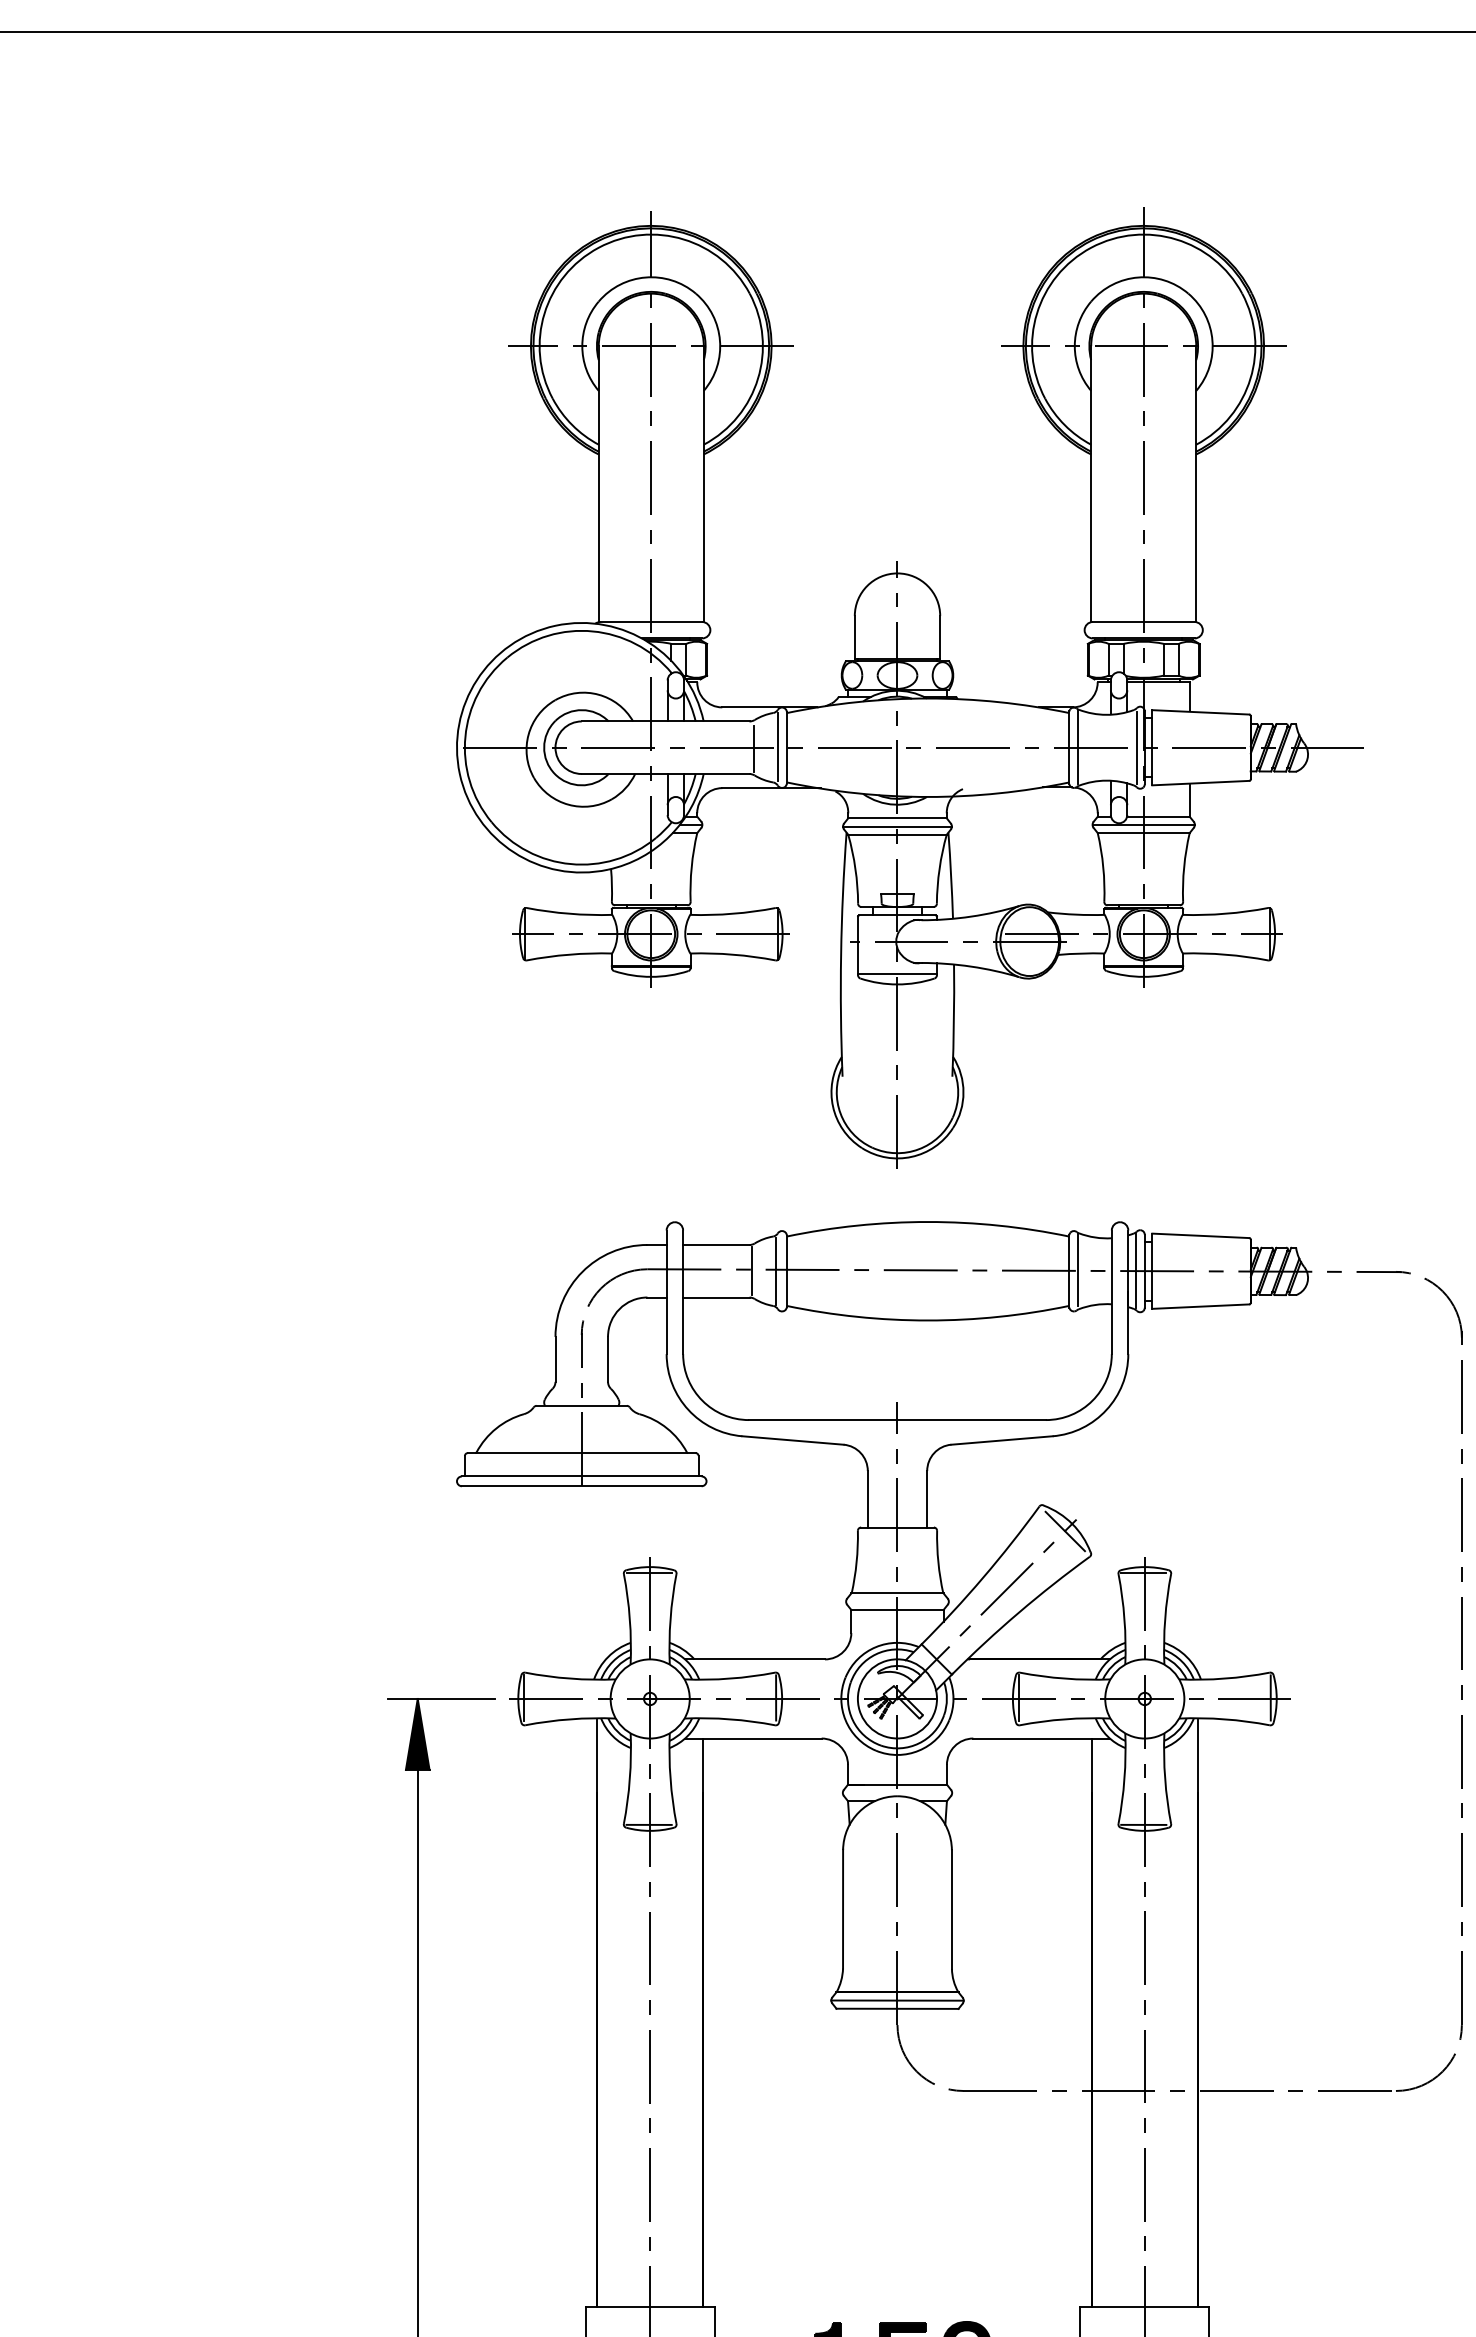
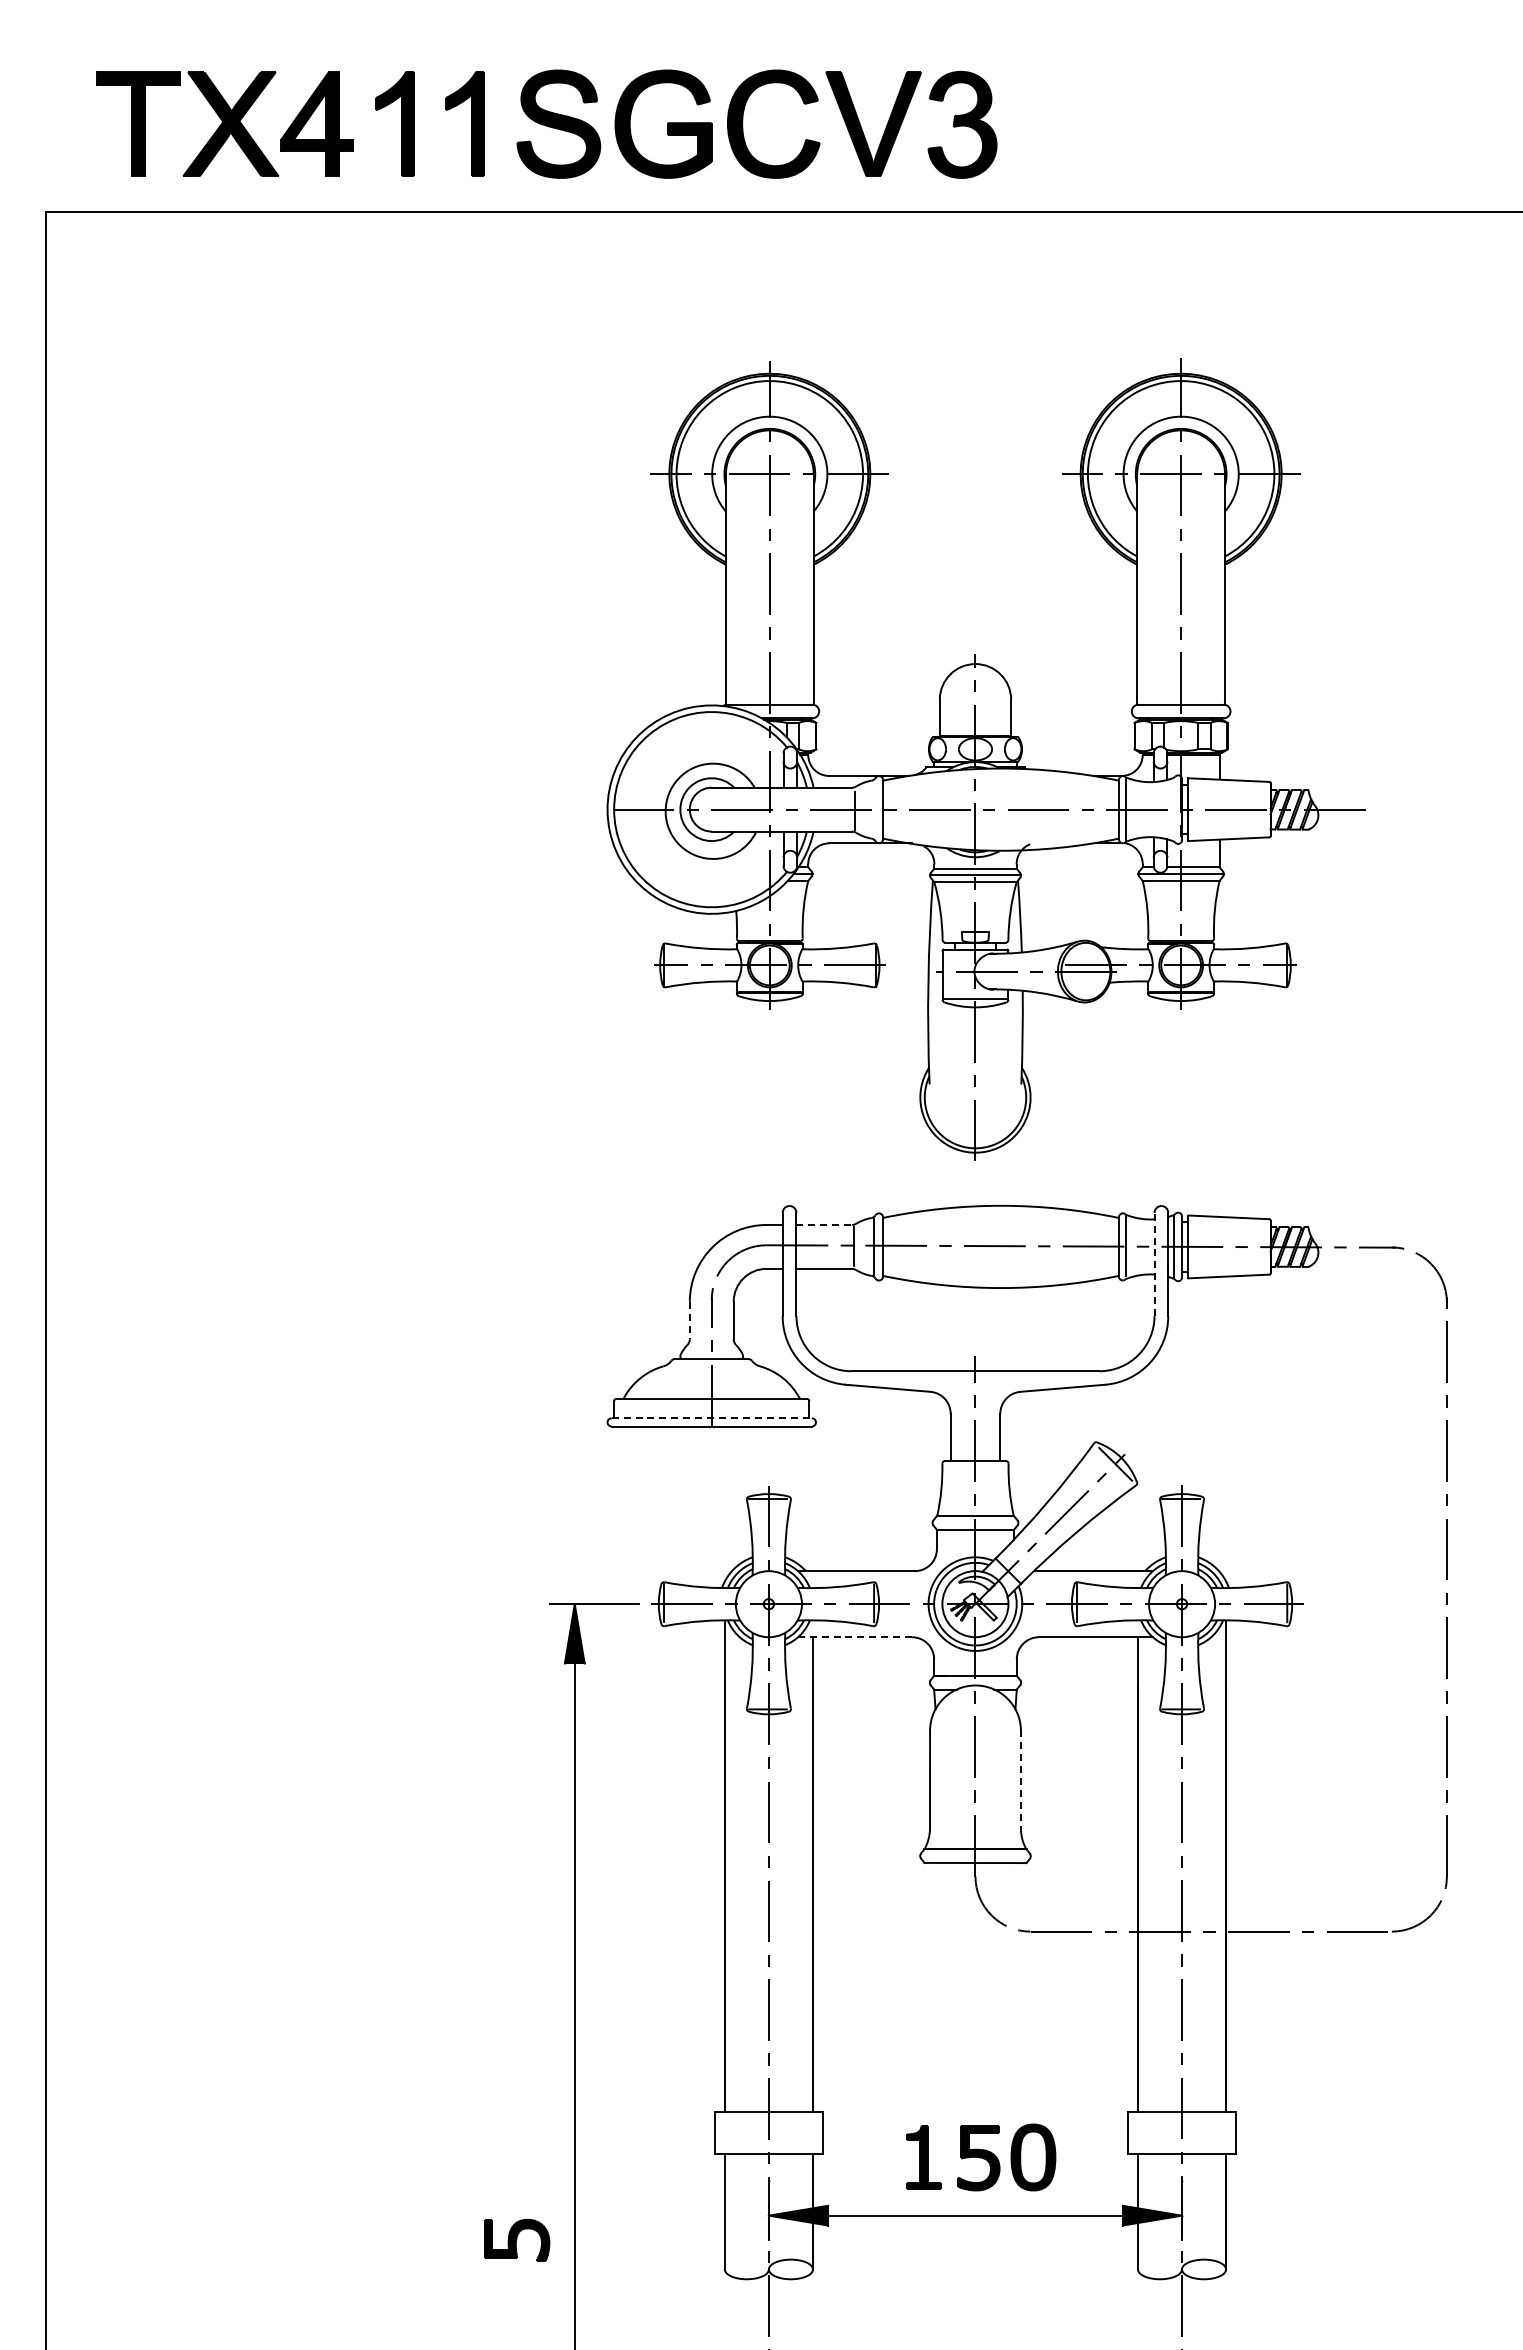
line: (777, 746) -> (875, 808), removed
line: (1136, 747) -> (1175, 809), removed
line: (716, 1244) -> (824, 1224), solid -> dashed
line: (1111, 1292) -> (1154, 1264), solid -> dashed
line: (555, 1359) -> (689, 1320), solid -> dashed
line: (582, 1476) -> (712, 1418), solid -> dashed
line: (752, 1738) -> (854, 1637), solid -> dashed
line: (951, 1910) -> (1020, 1780), solid -> dashed
line: (897, 2001) -> (975, 1856), removed

